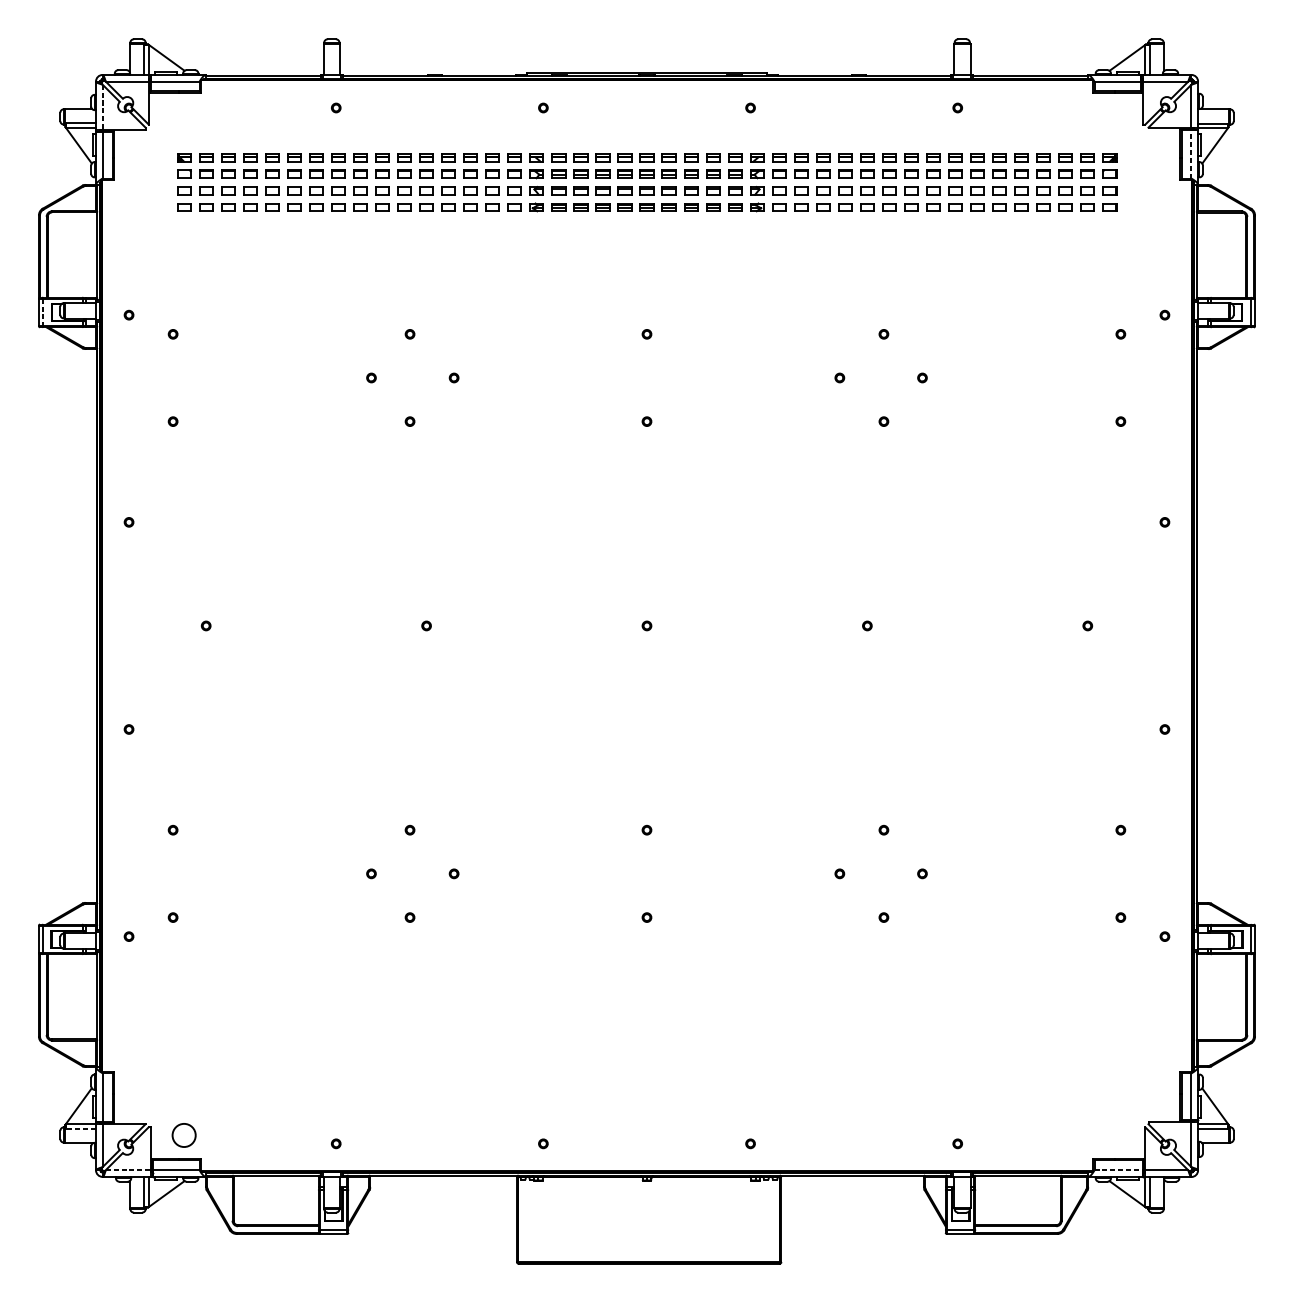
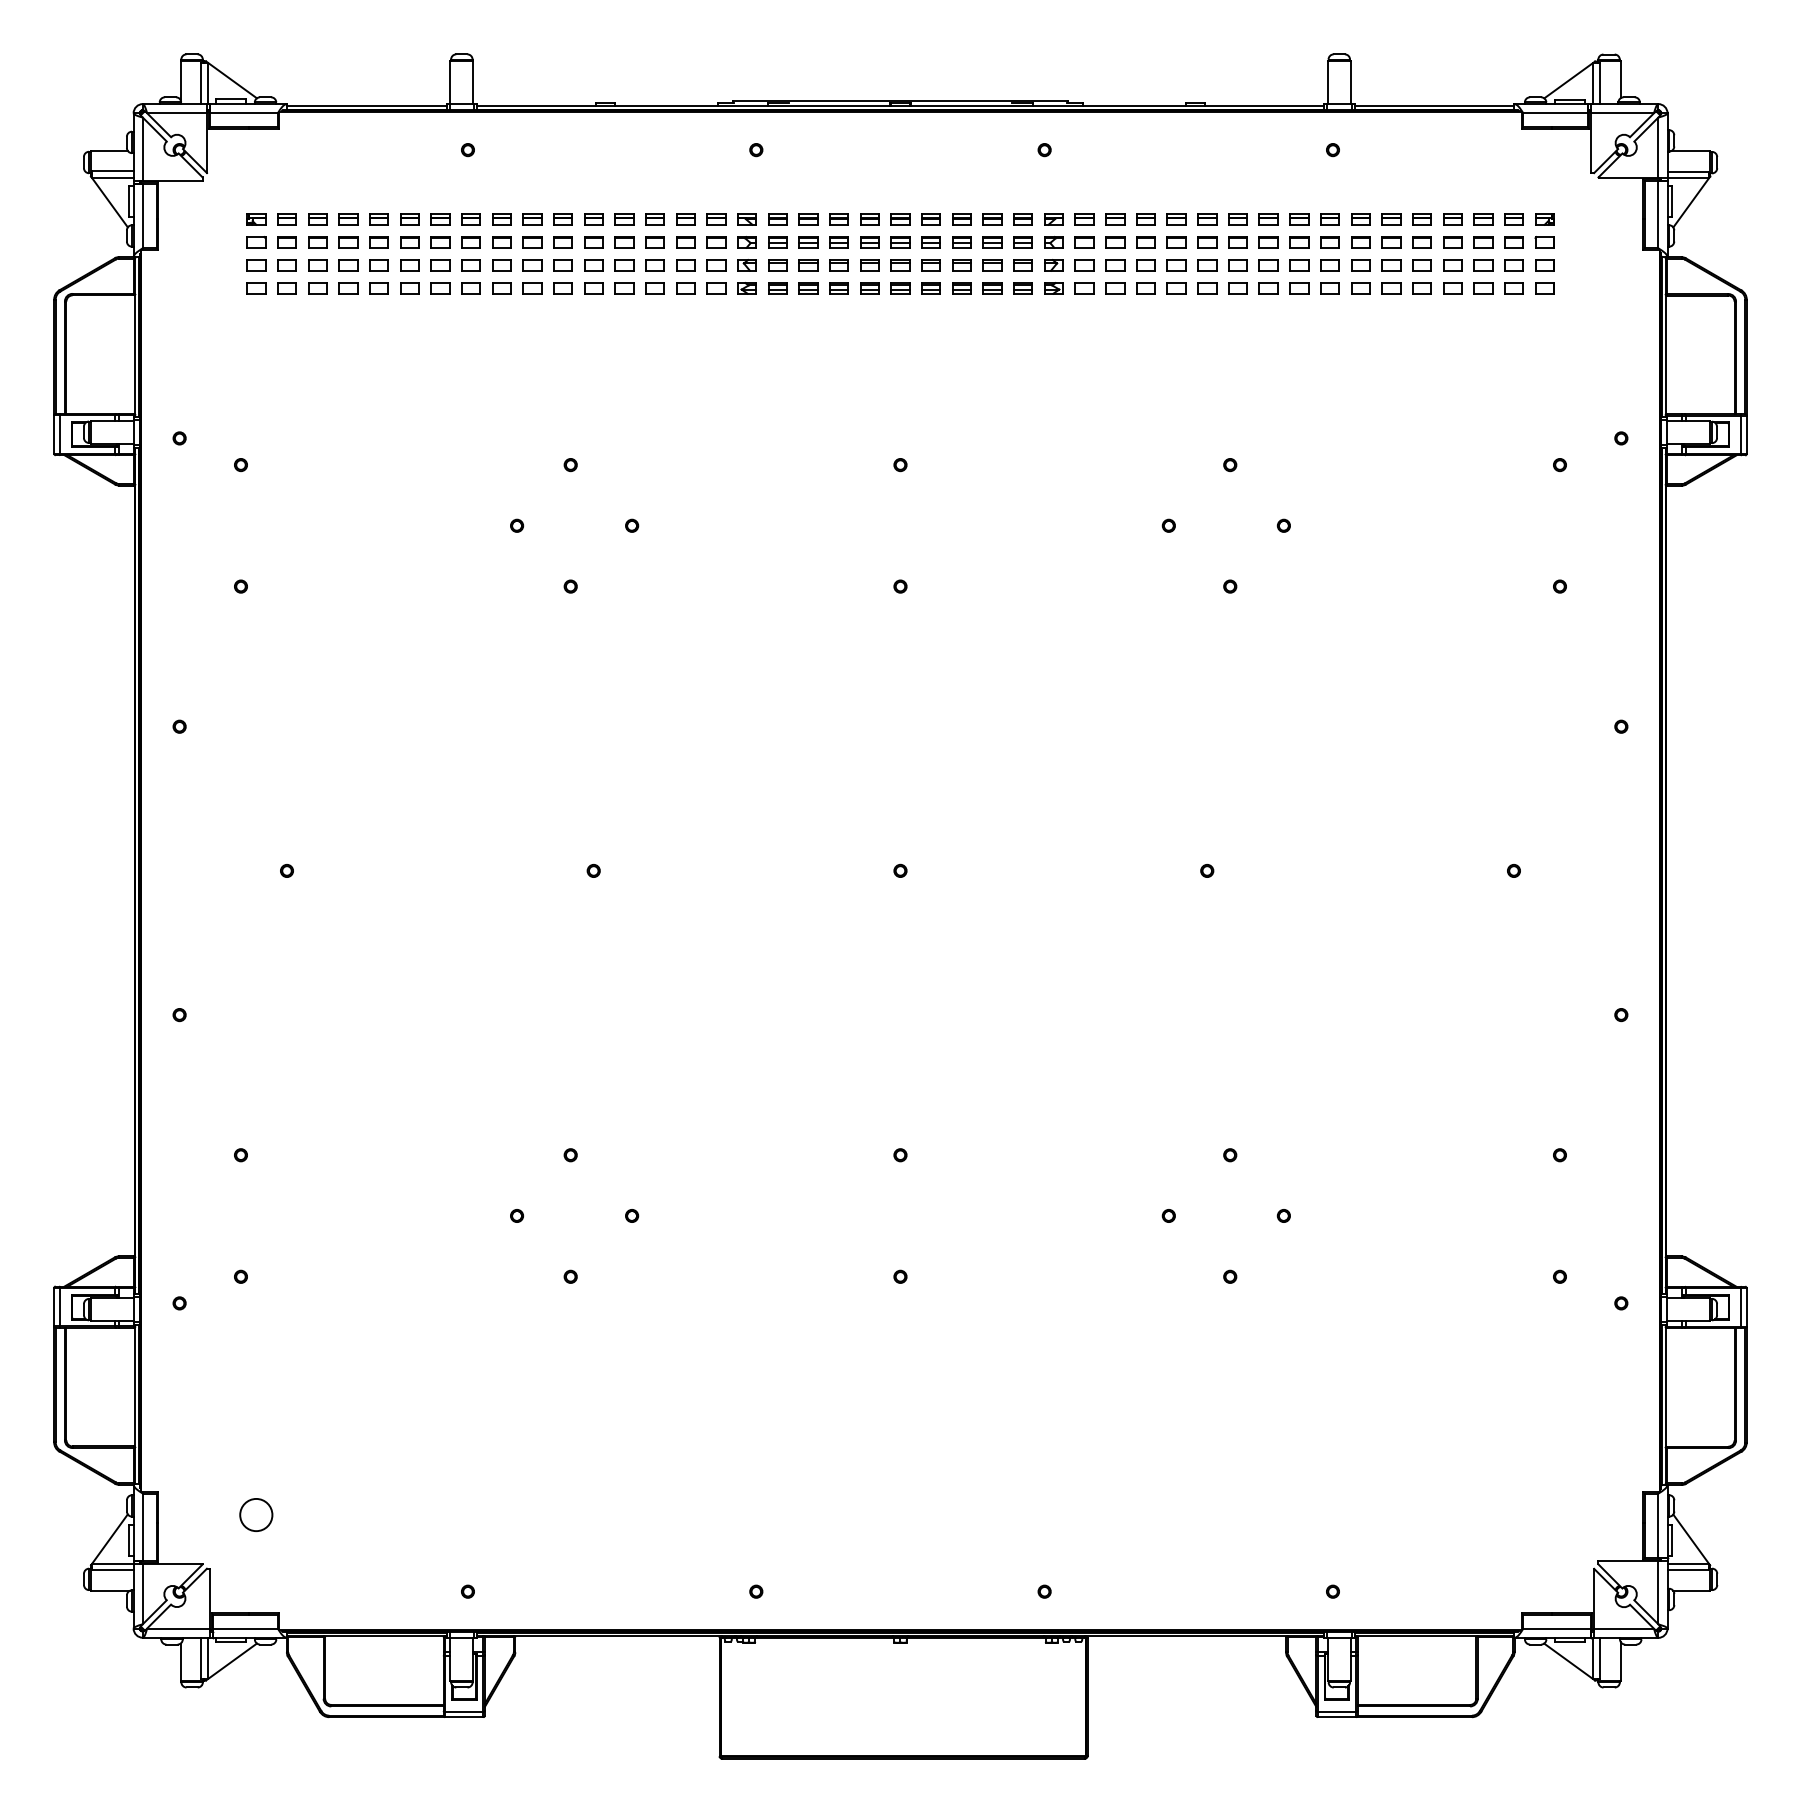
line: (102, 107) -> (142, 149), dashed -> solid
line: (1191, 154) -> (1658, 214), dashed -> solid
line: (42, 313) -> (59, 435), dashed -> solid
line: (80, 1128) -> (112, 1570), dashed -> solid
circle: (184, 1135) -> (256, 1514), moved
line: (128, 1170) -> (178, 1628), dashed -> solid
line: (1119, 1170) -> (1557, 1628), dashed -> solid

